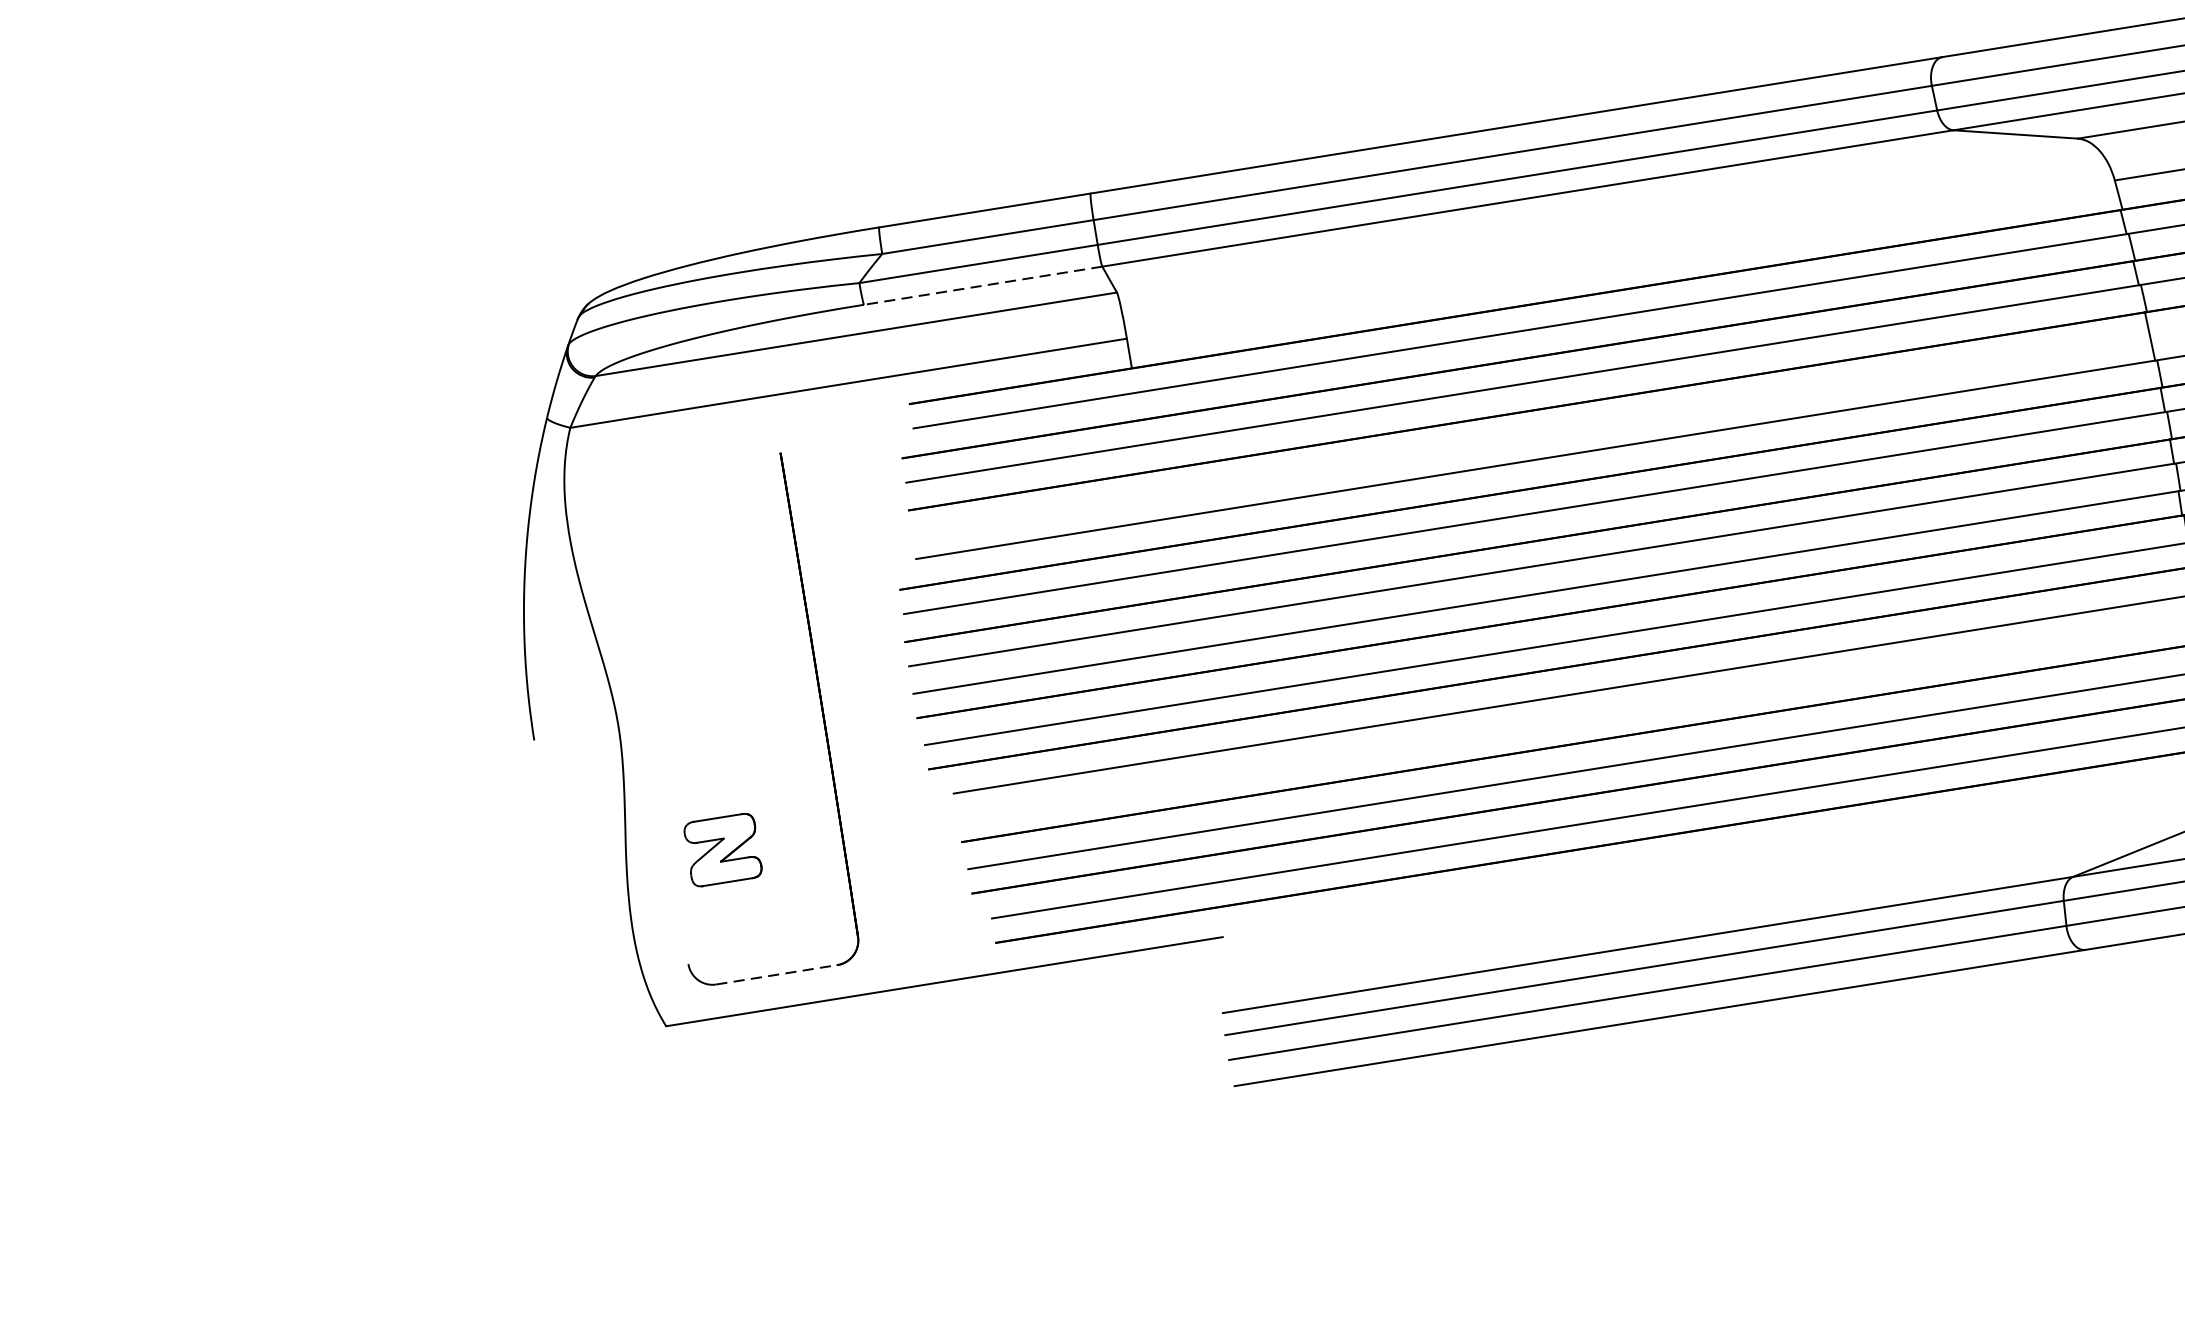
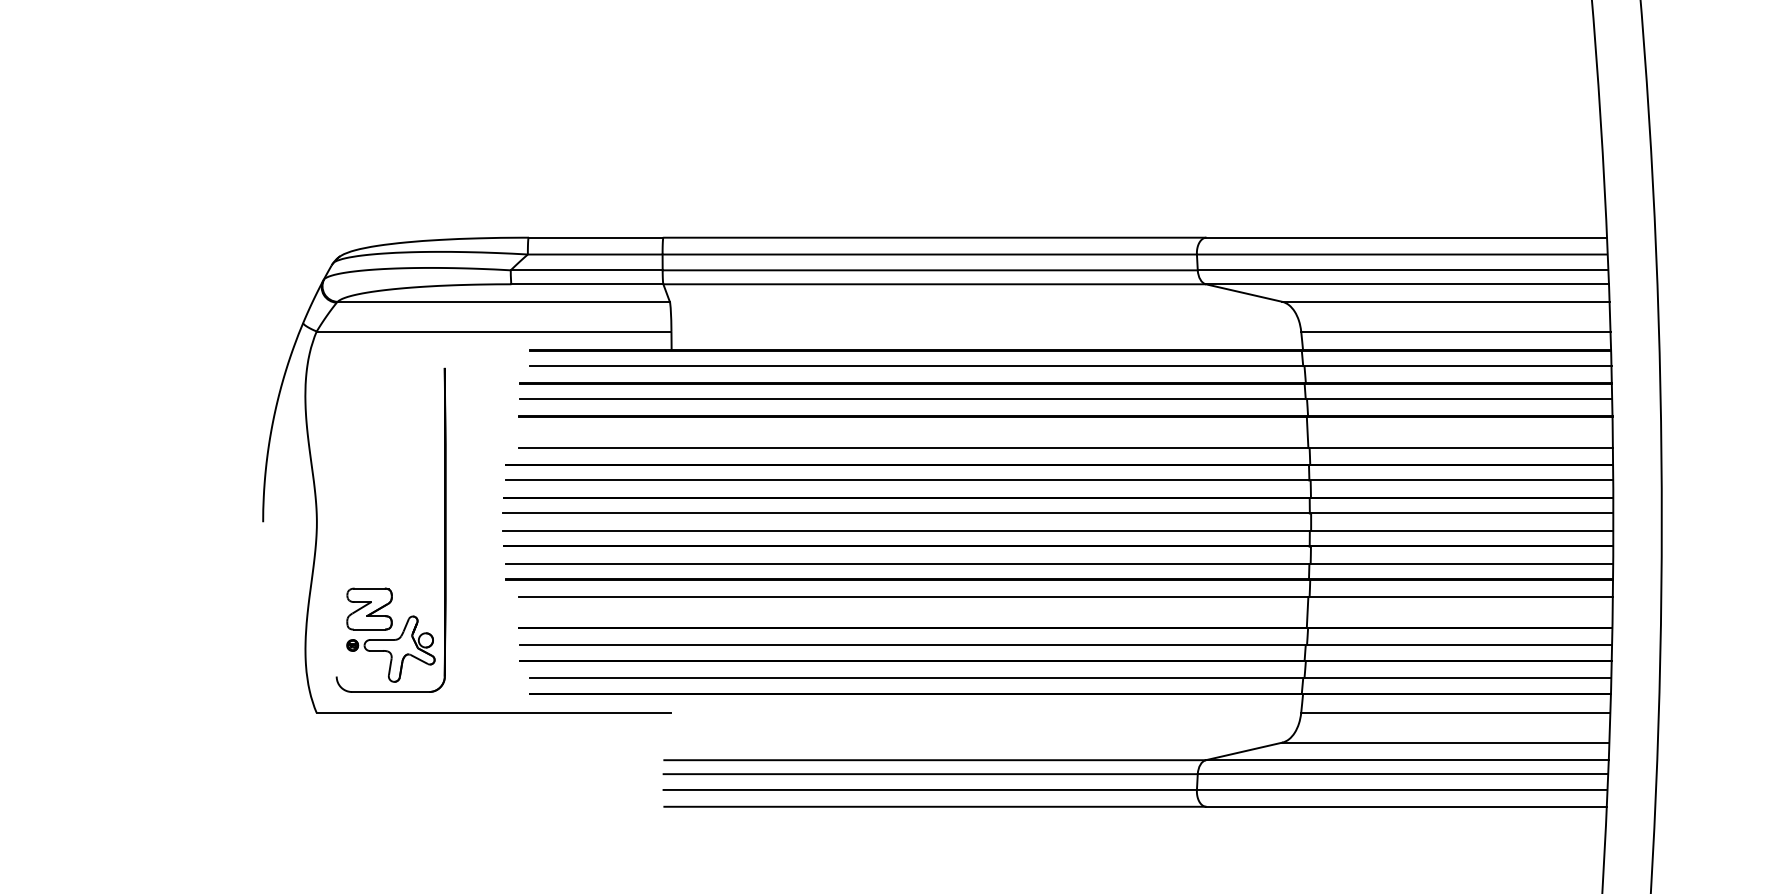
line: (983, 286) -> (587, 284), dashed -> solid
part: (765, 906) -> (390, 648), added
line: (776, 975) -> (390, 692), dashed -> solid

